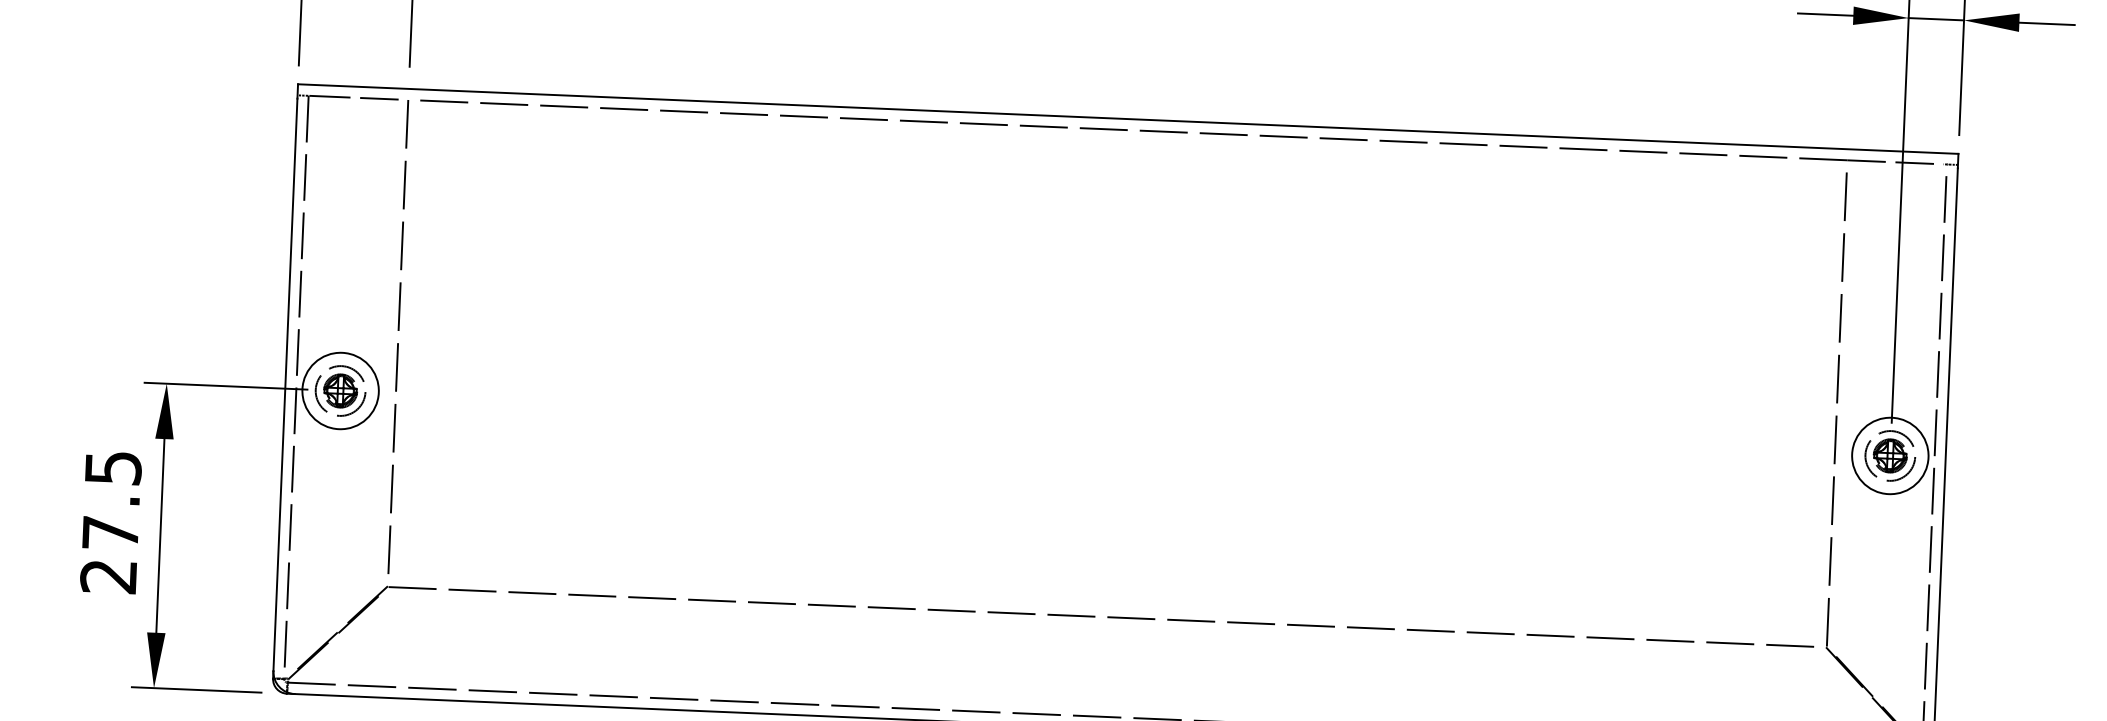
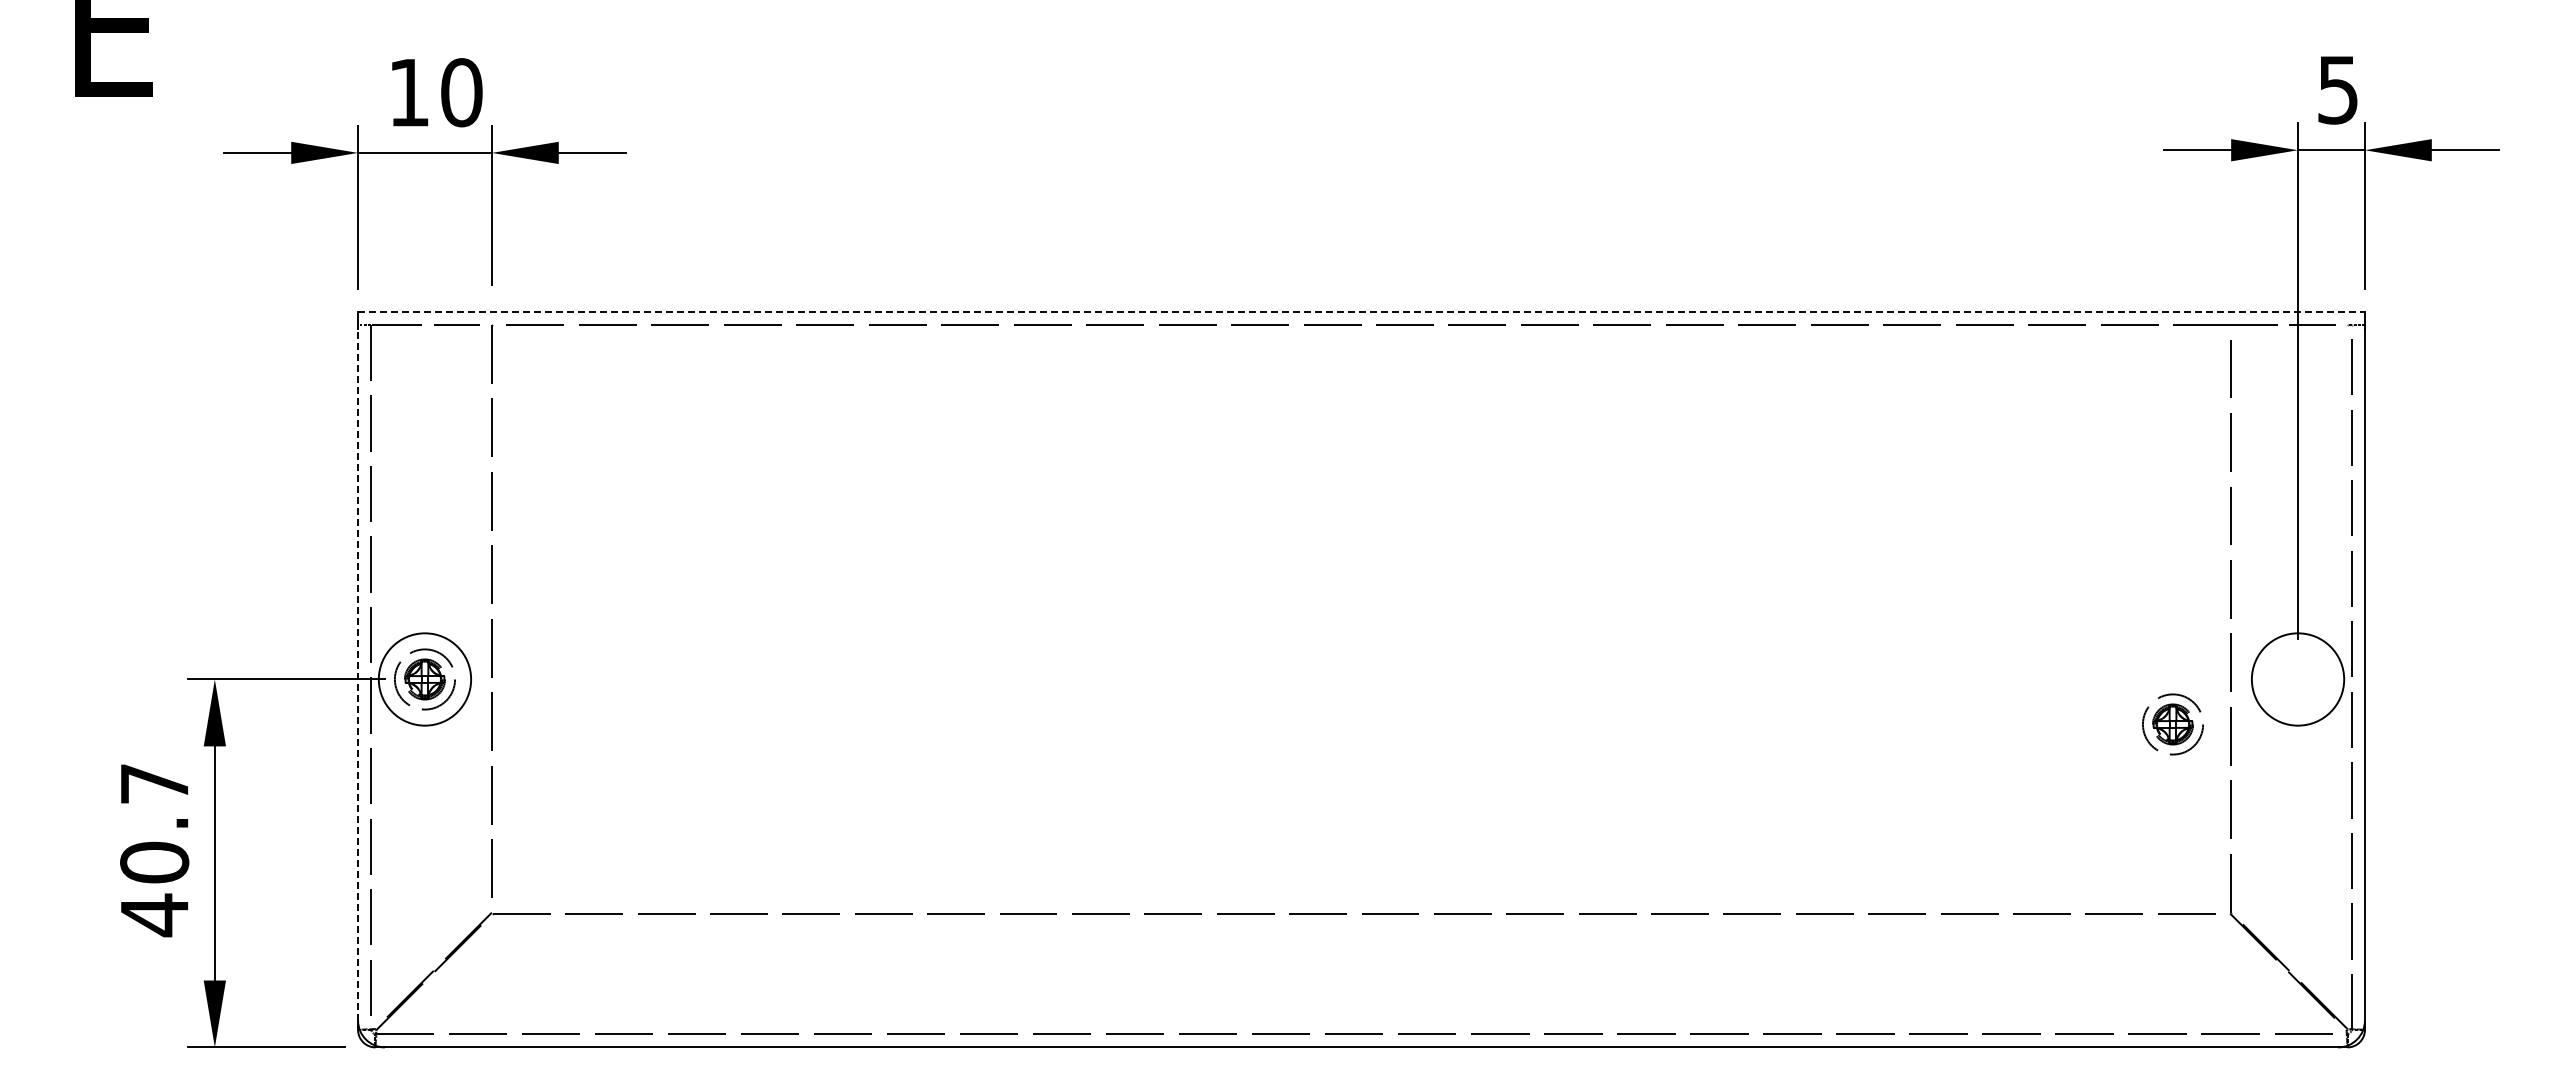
line: (1129, 119) -> (1362, 311), solid -> dashed
line: (285, 384) -> (358, 674), solid -> dashed
part: (1889, 455) -> (2172, 724), moved
text: (110, 523) -> (154, 850), 27.5 -> 40.7

